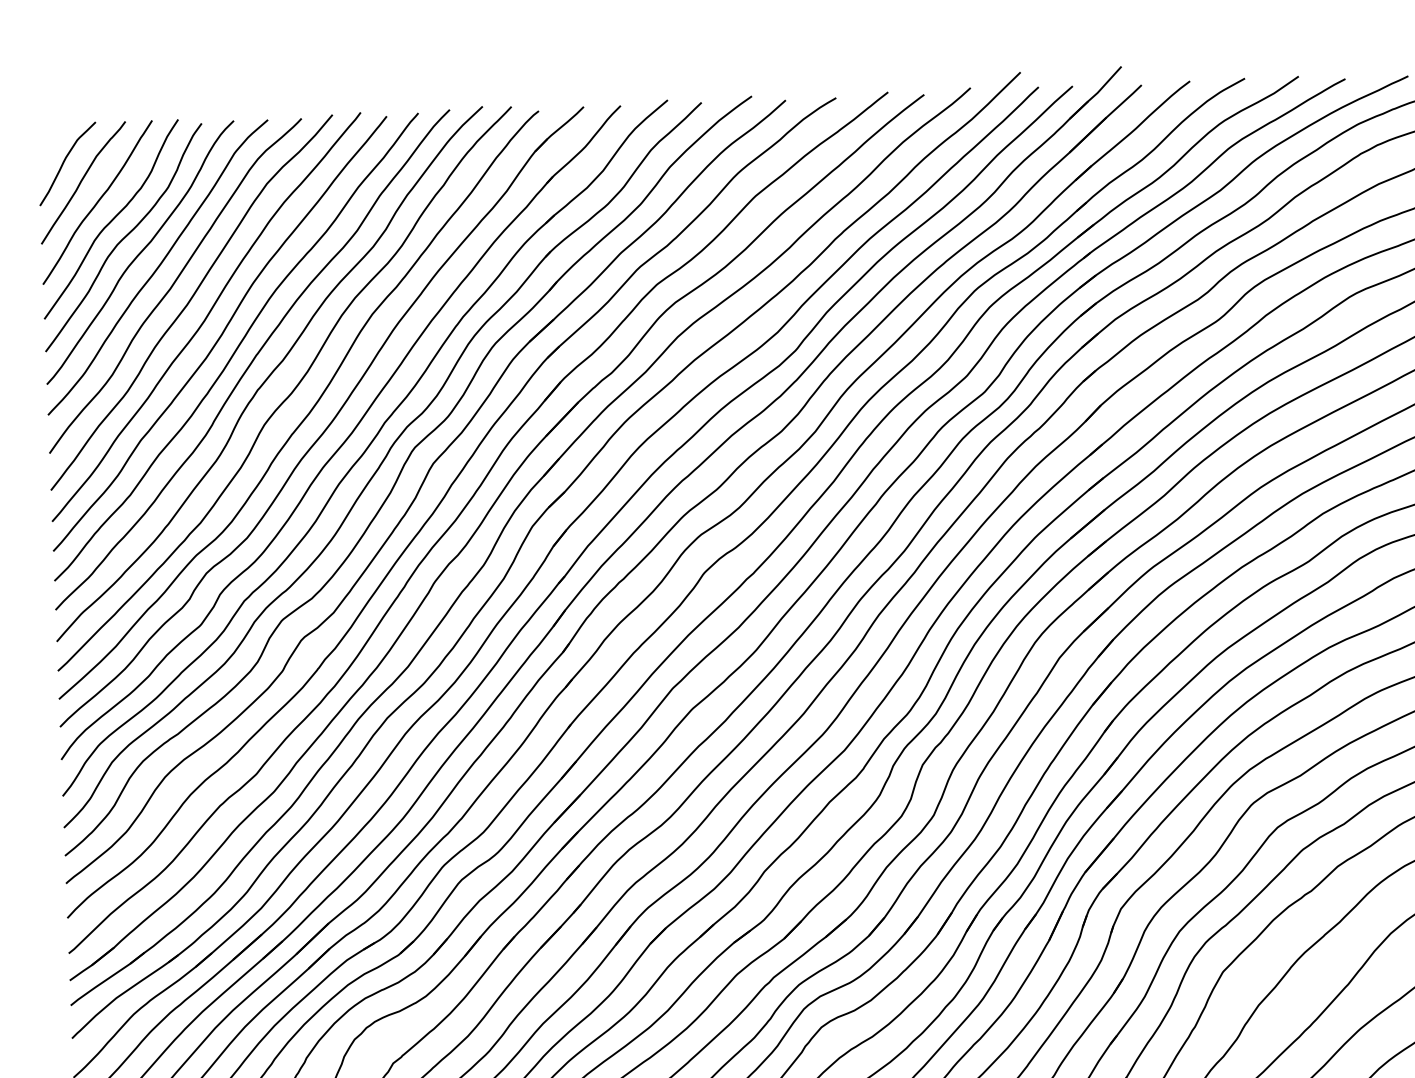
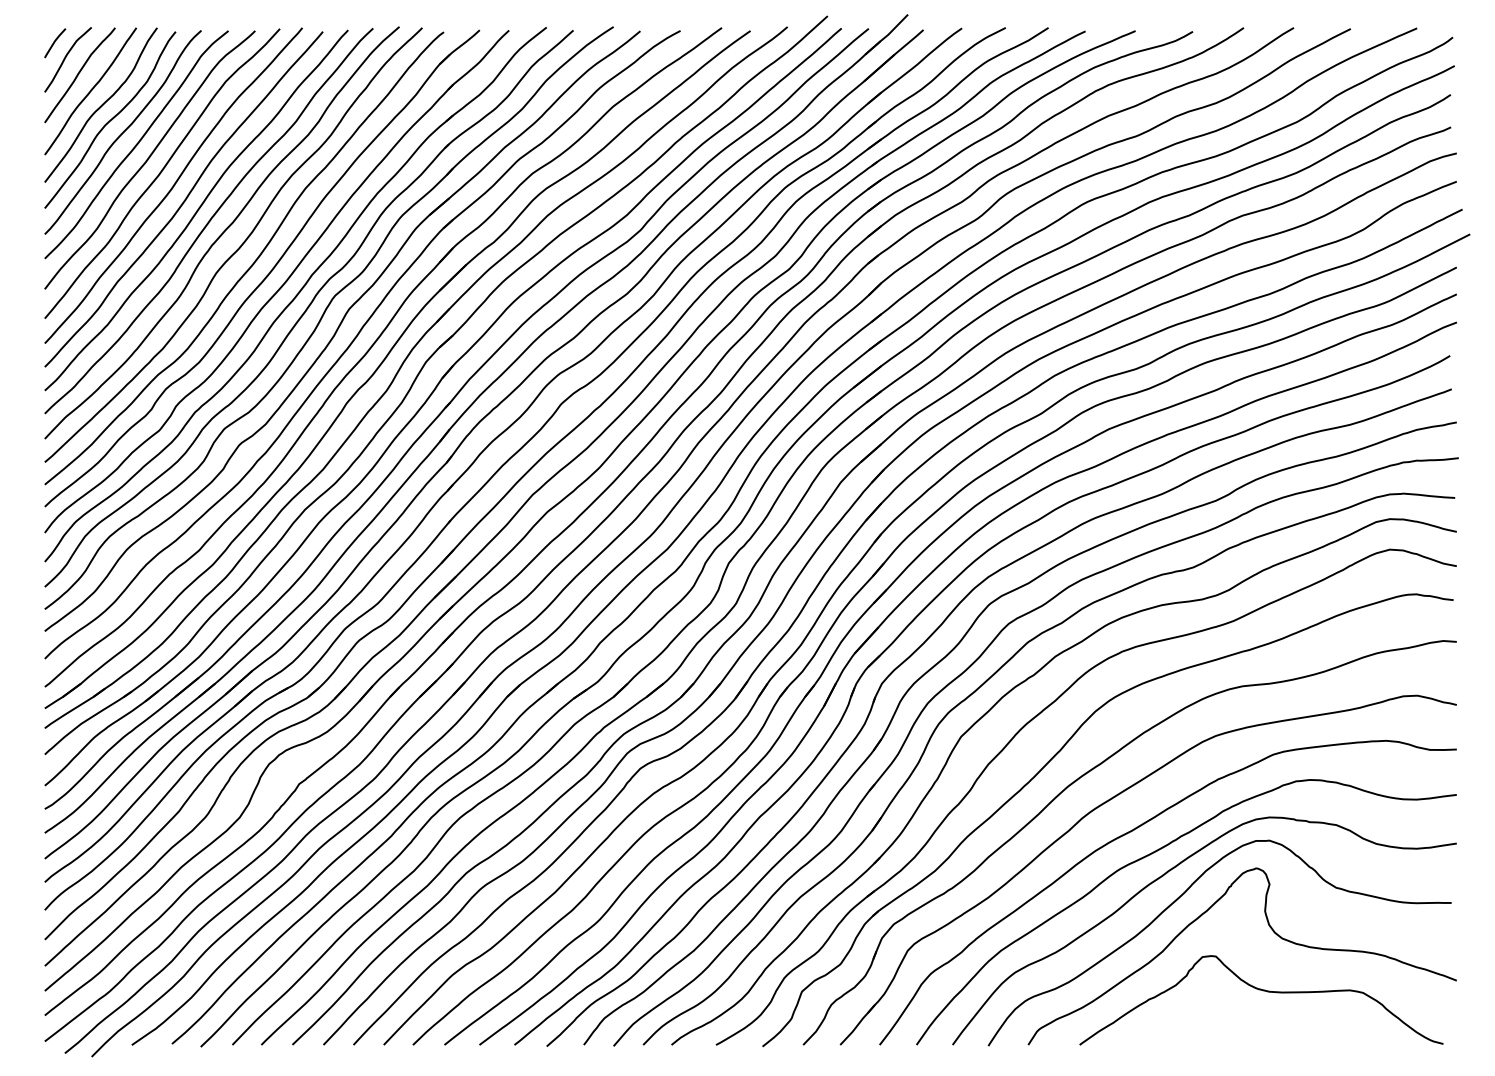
line: (51, 142) -> (55, 42), added

